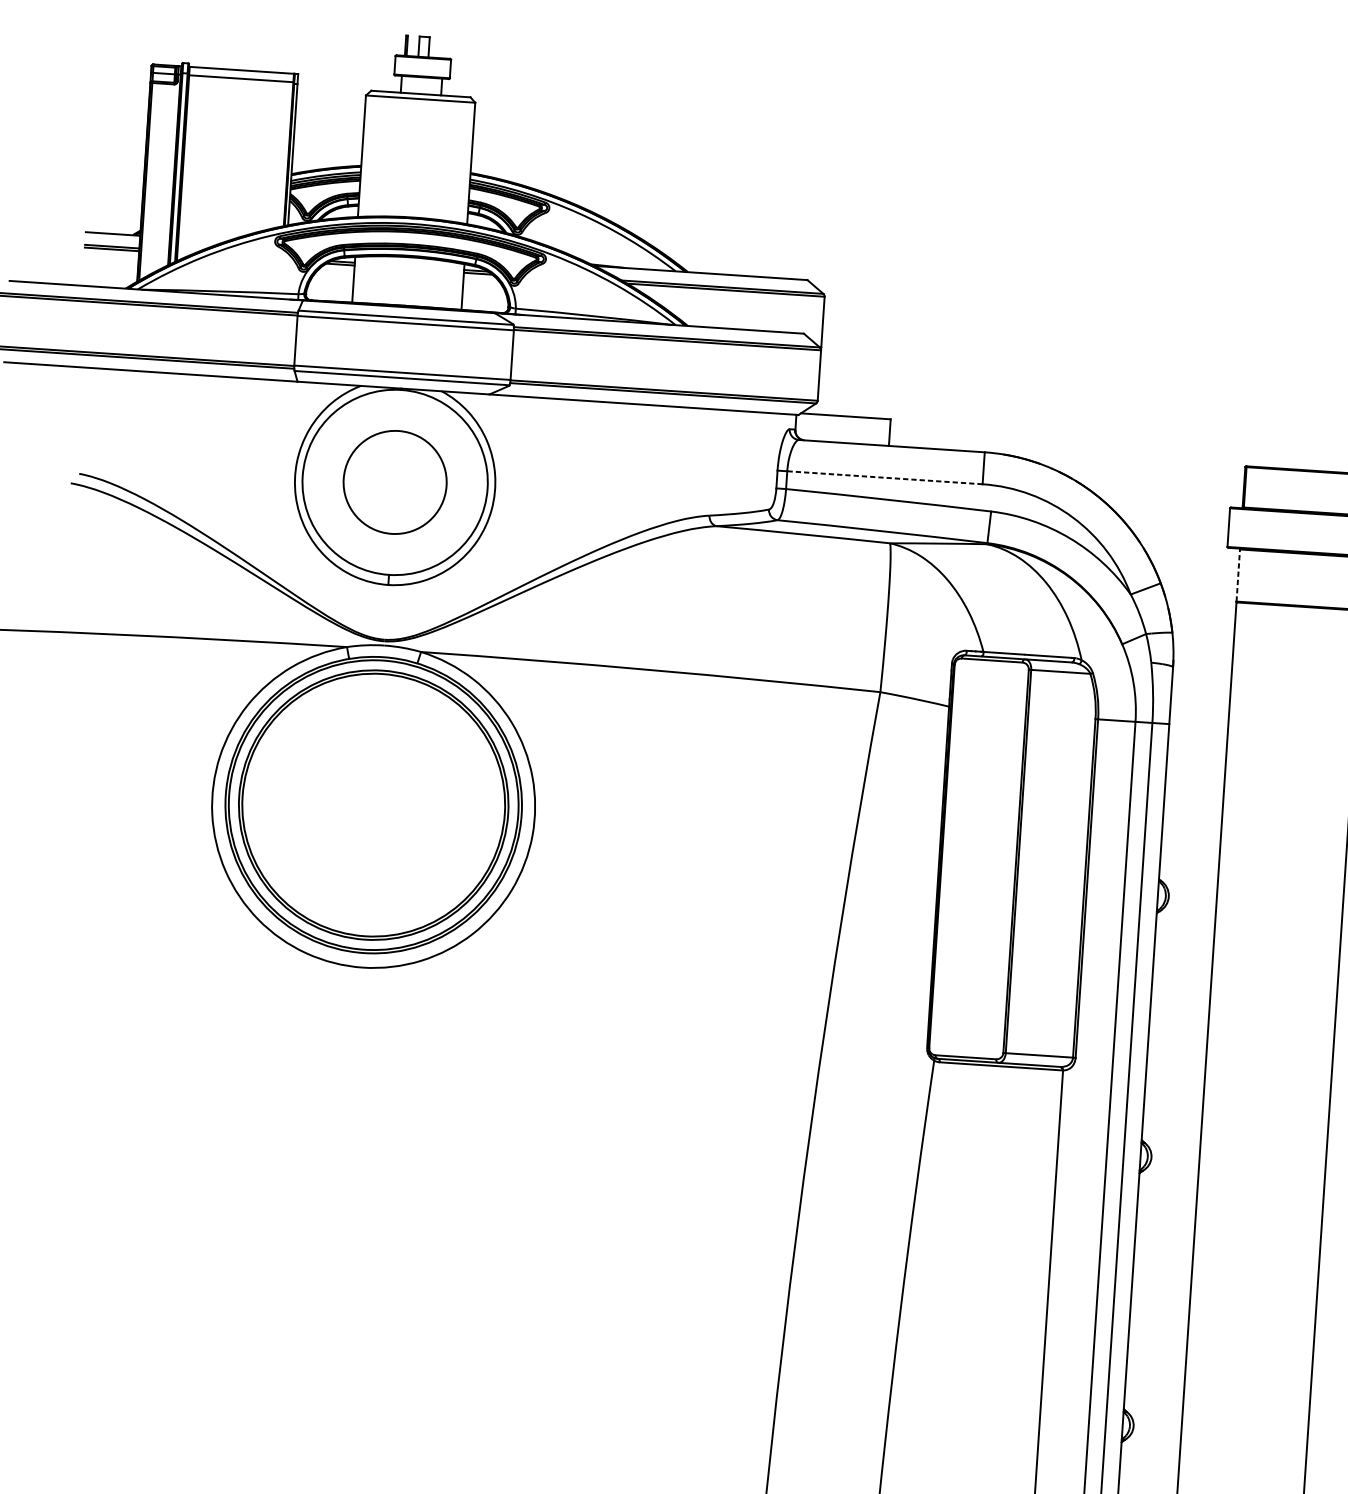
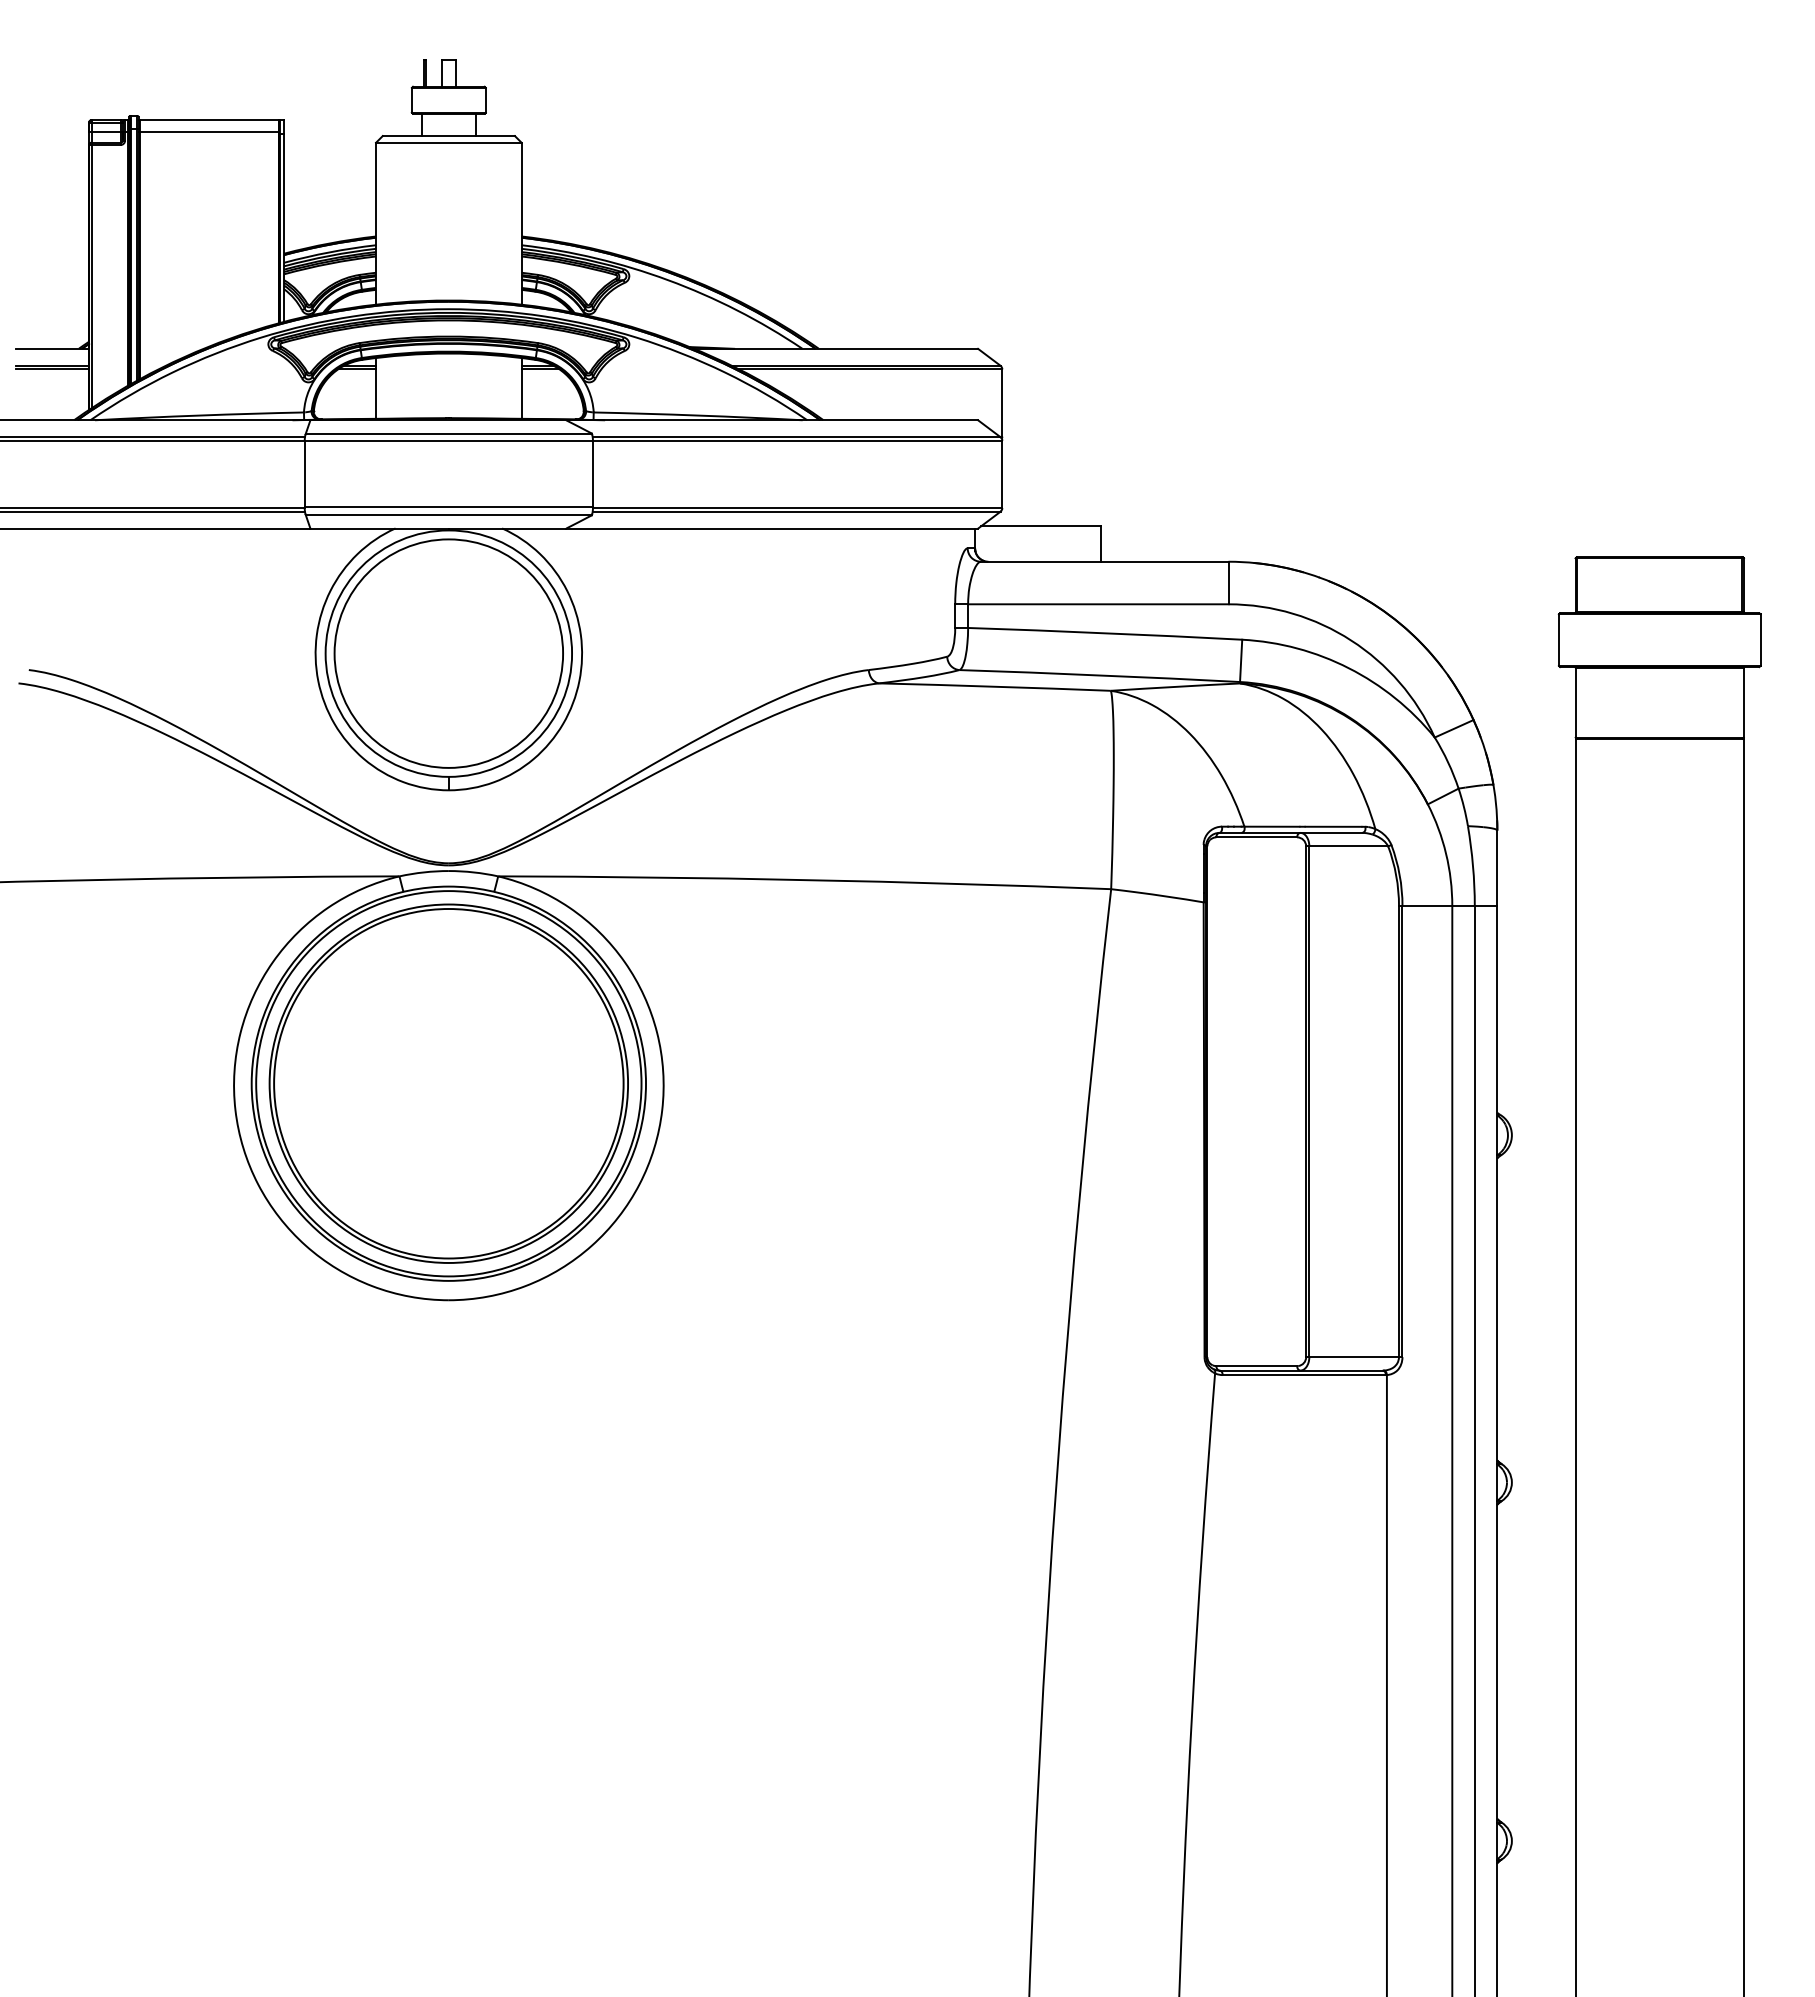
line: (884, 477) -> (1097, 604), dashed -> solid
circle: (394, 482) -> (448, 653), size x1.67
line: (1238, 575) -> (1575, 702), dashed -> solid

